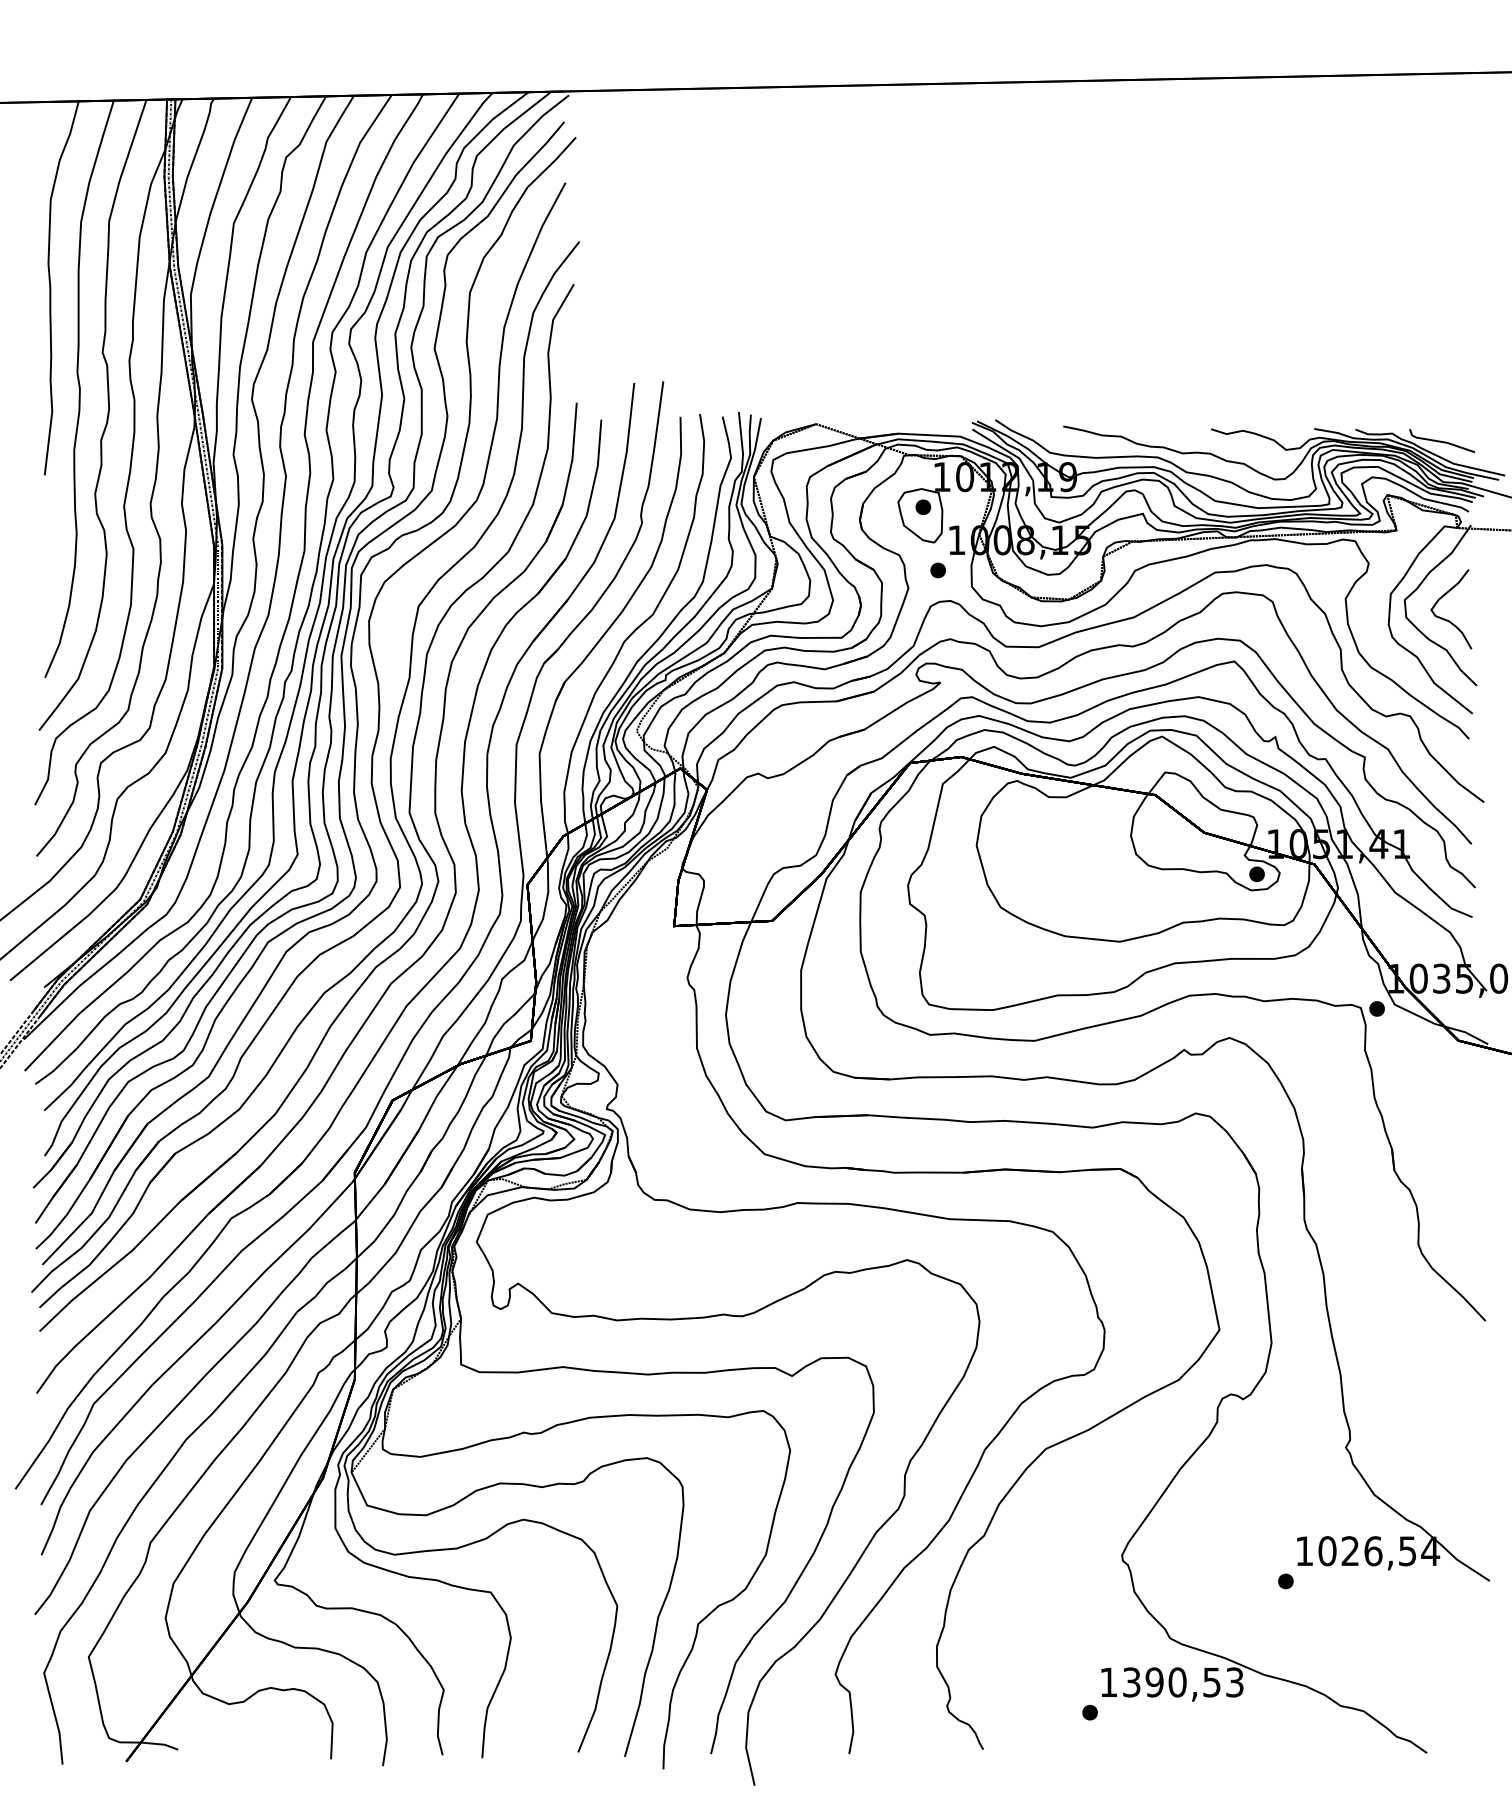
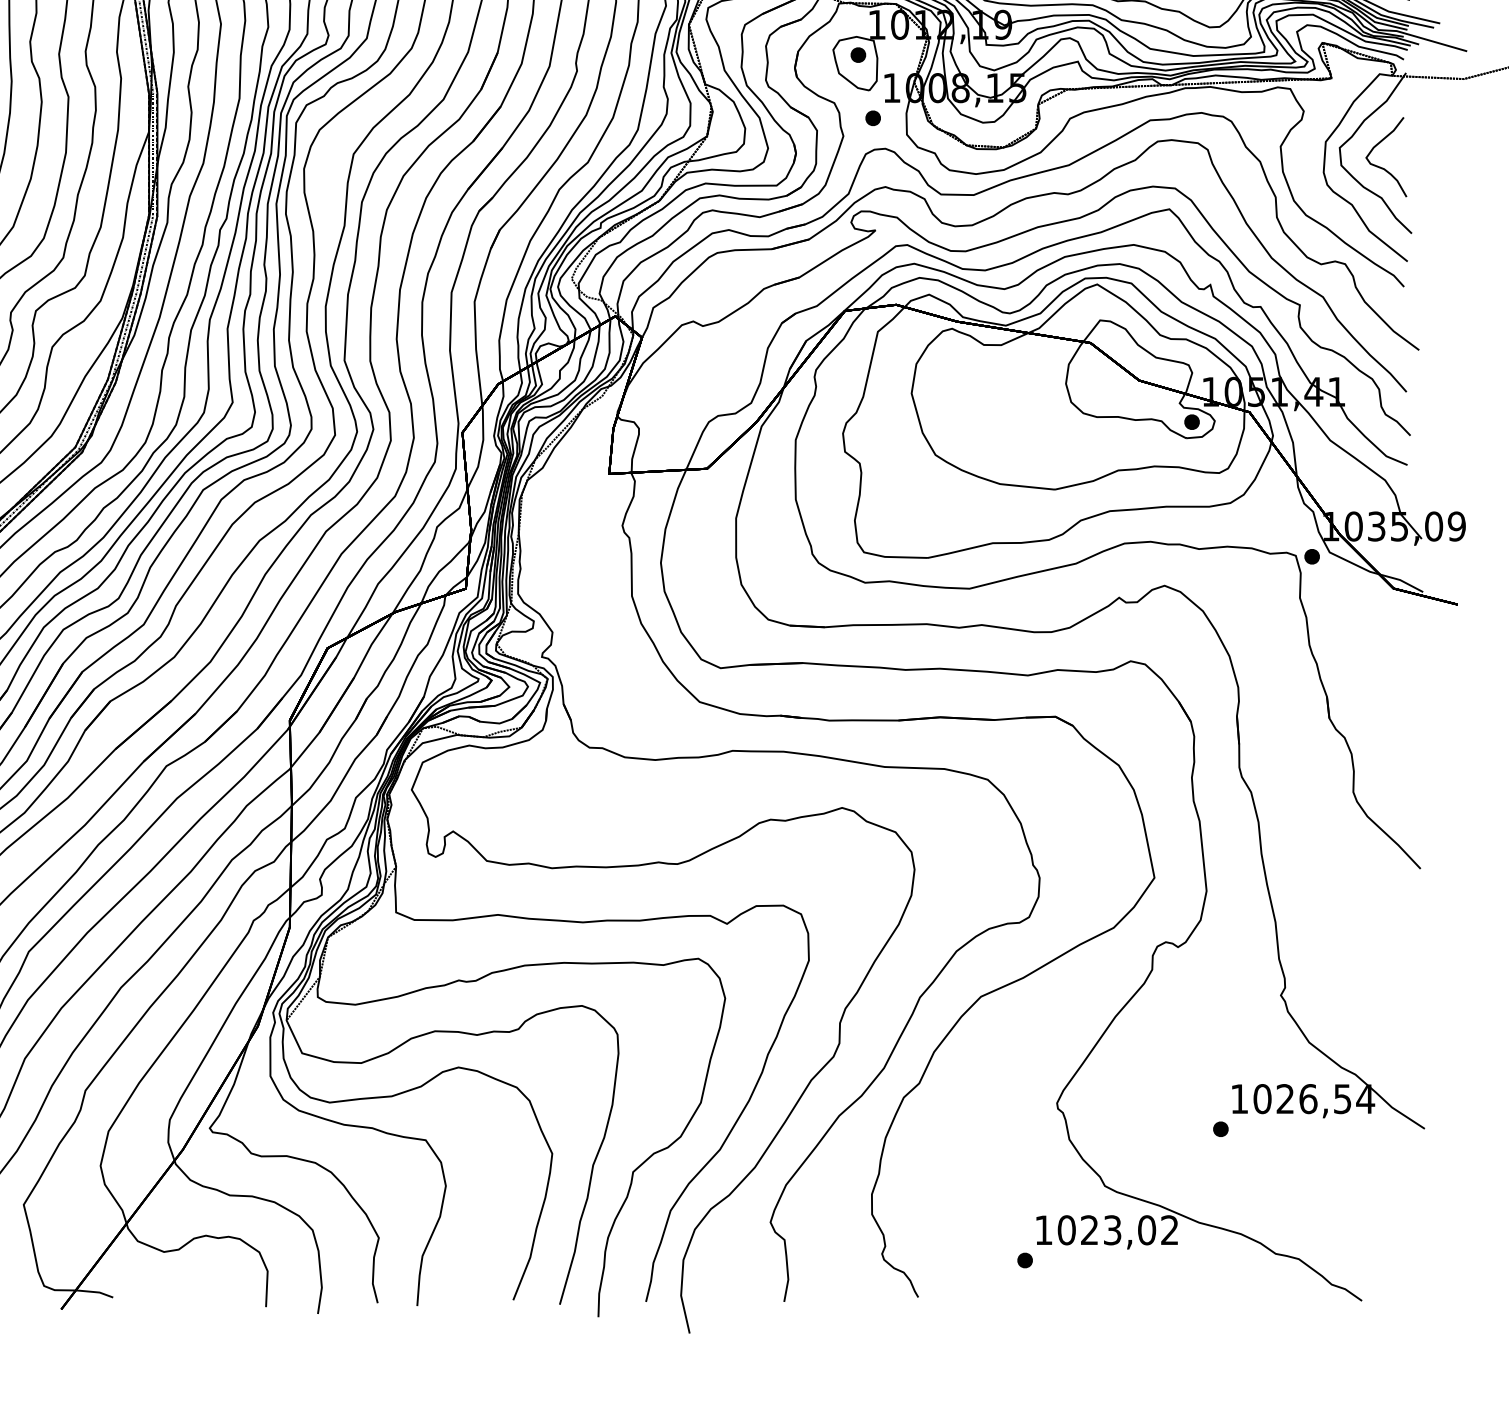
text: (1182, 1682) -> (1117, 1230), 1390,53 -> 1023,02

